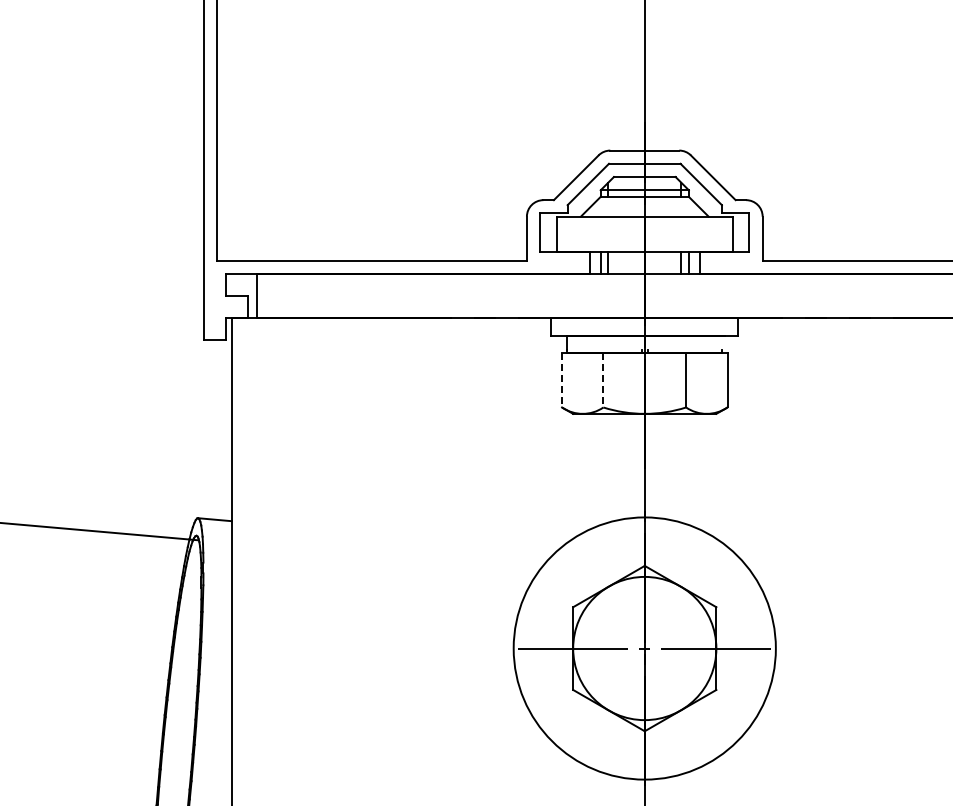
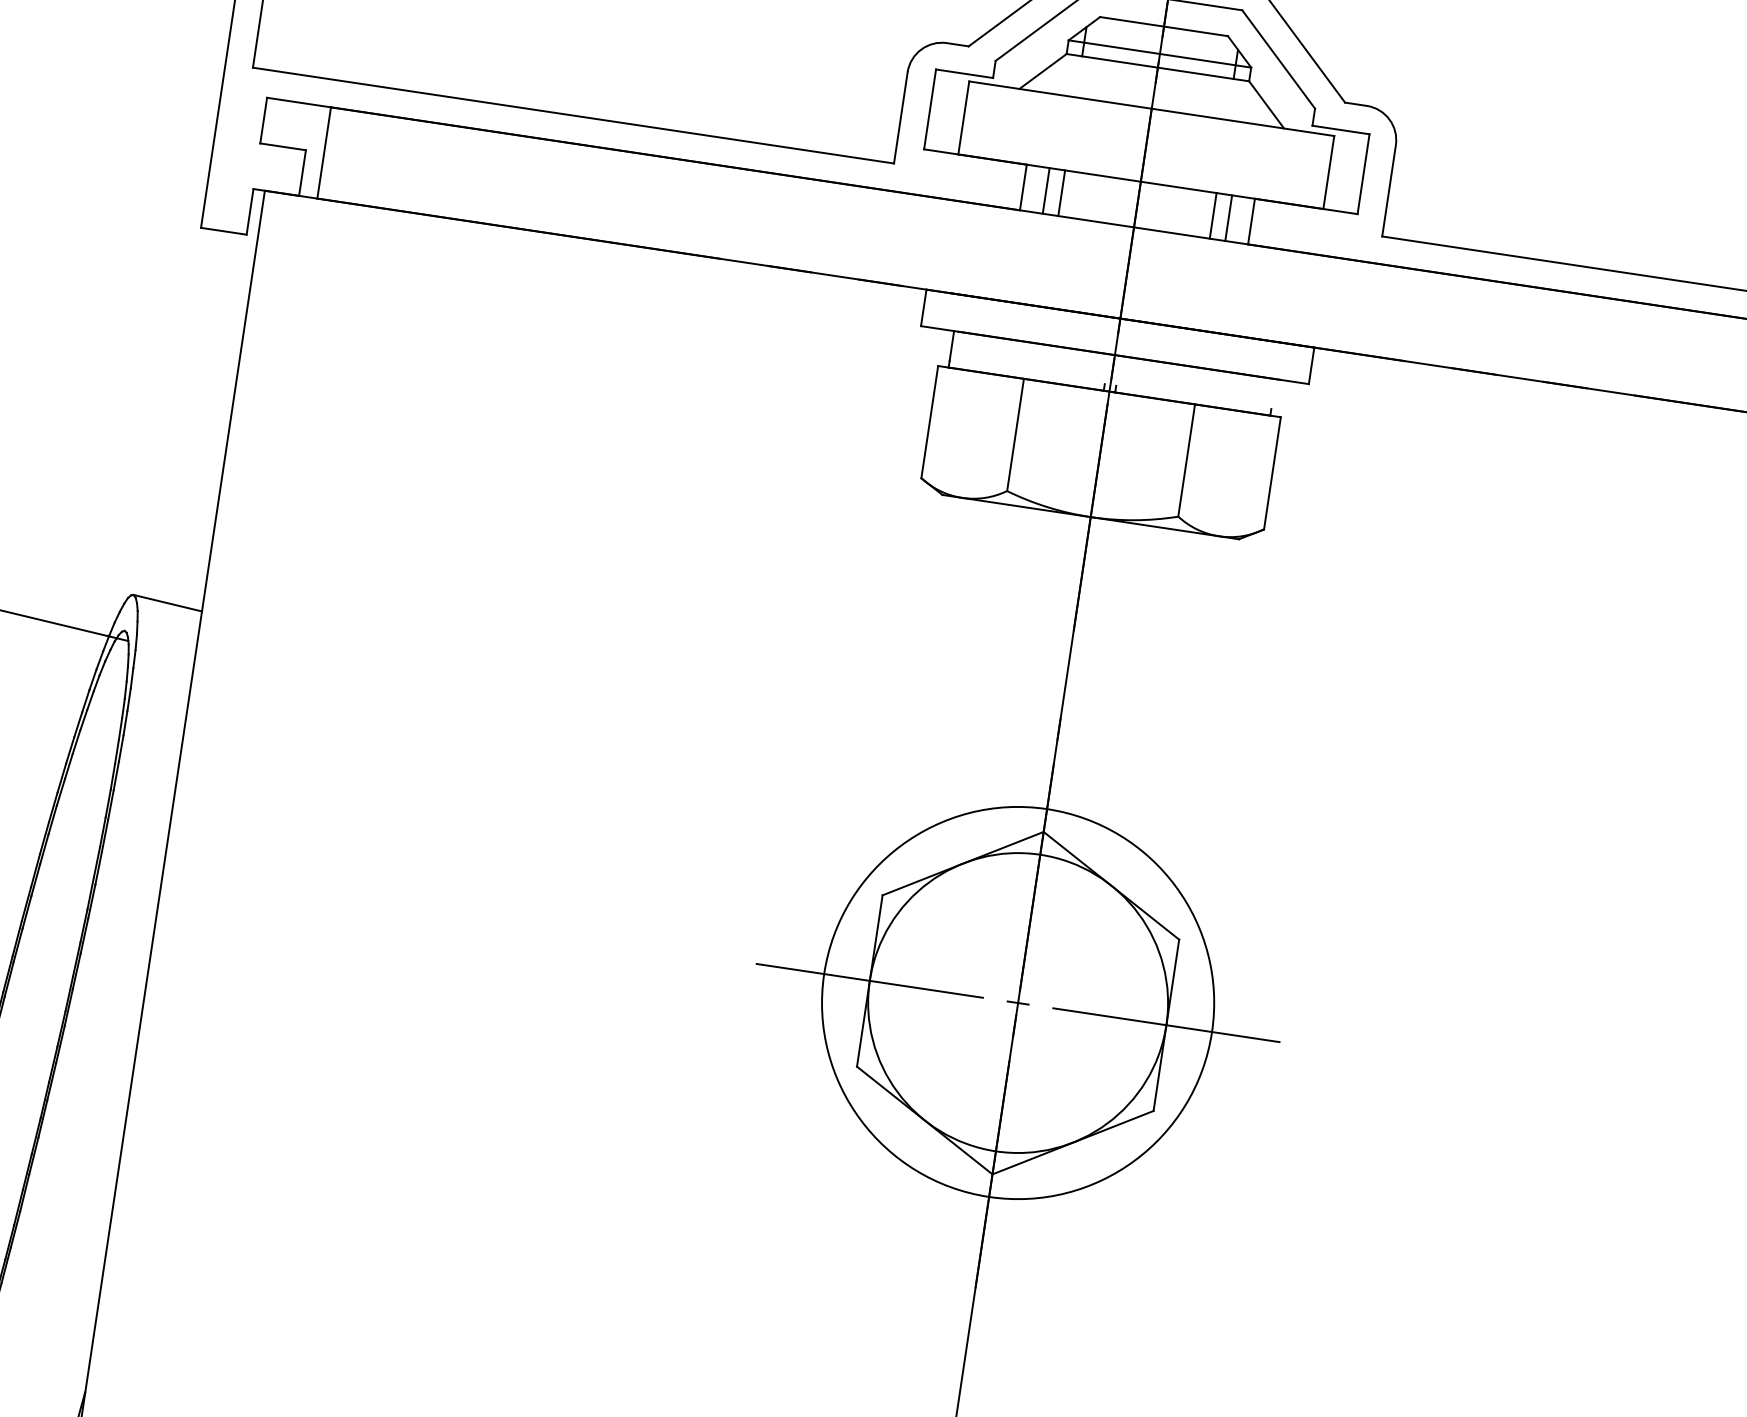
line: (562, 380) -> (930, 422), dashed -> solid
line: (603, 380) -> (1015, 435), dashed -> solid
circle: (644, 648) -> (1017, 1002), size x0.71

